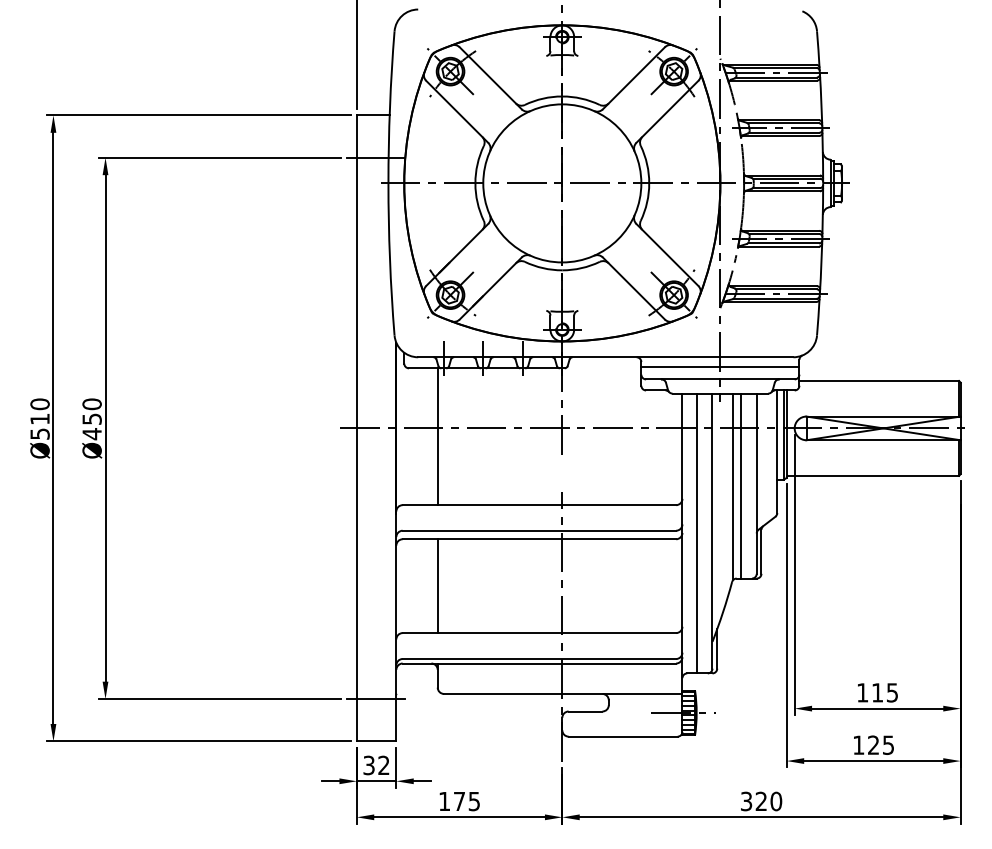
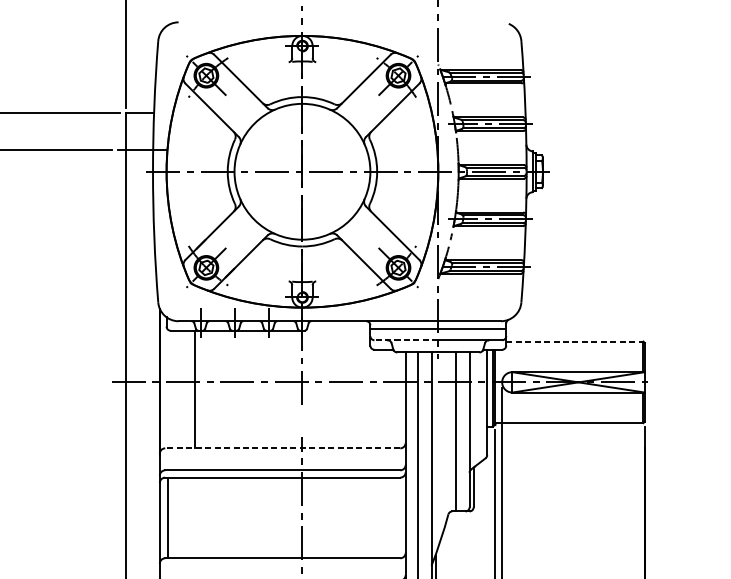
line: (682, 379) -> (405, 340), solid -> dashed
line: (879, 380) -> (575, 341), solid -> dashed
line: (733, 485) -> (449, 431), removed
line: (539, 505) -> (282, 448), solid -> dashed
line: (437, 586) -> (167, 518), moved

